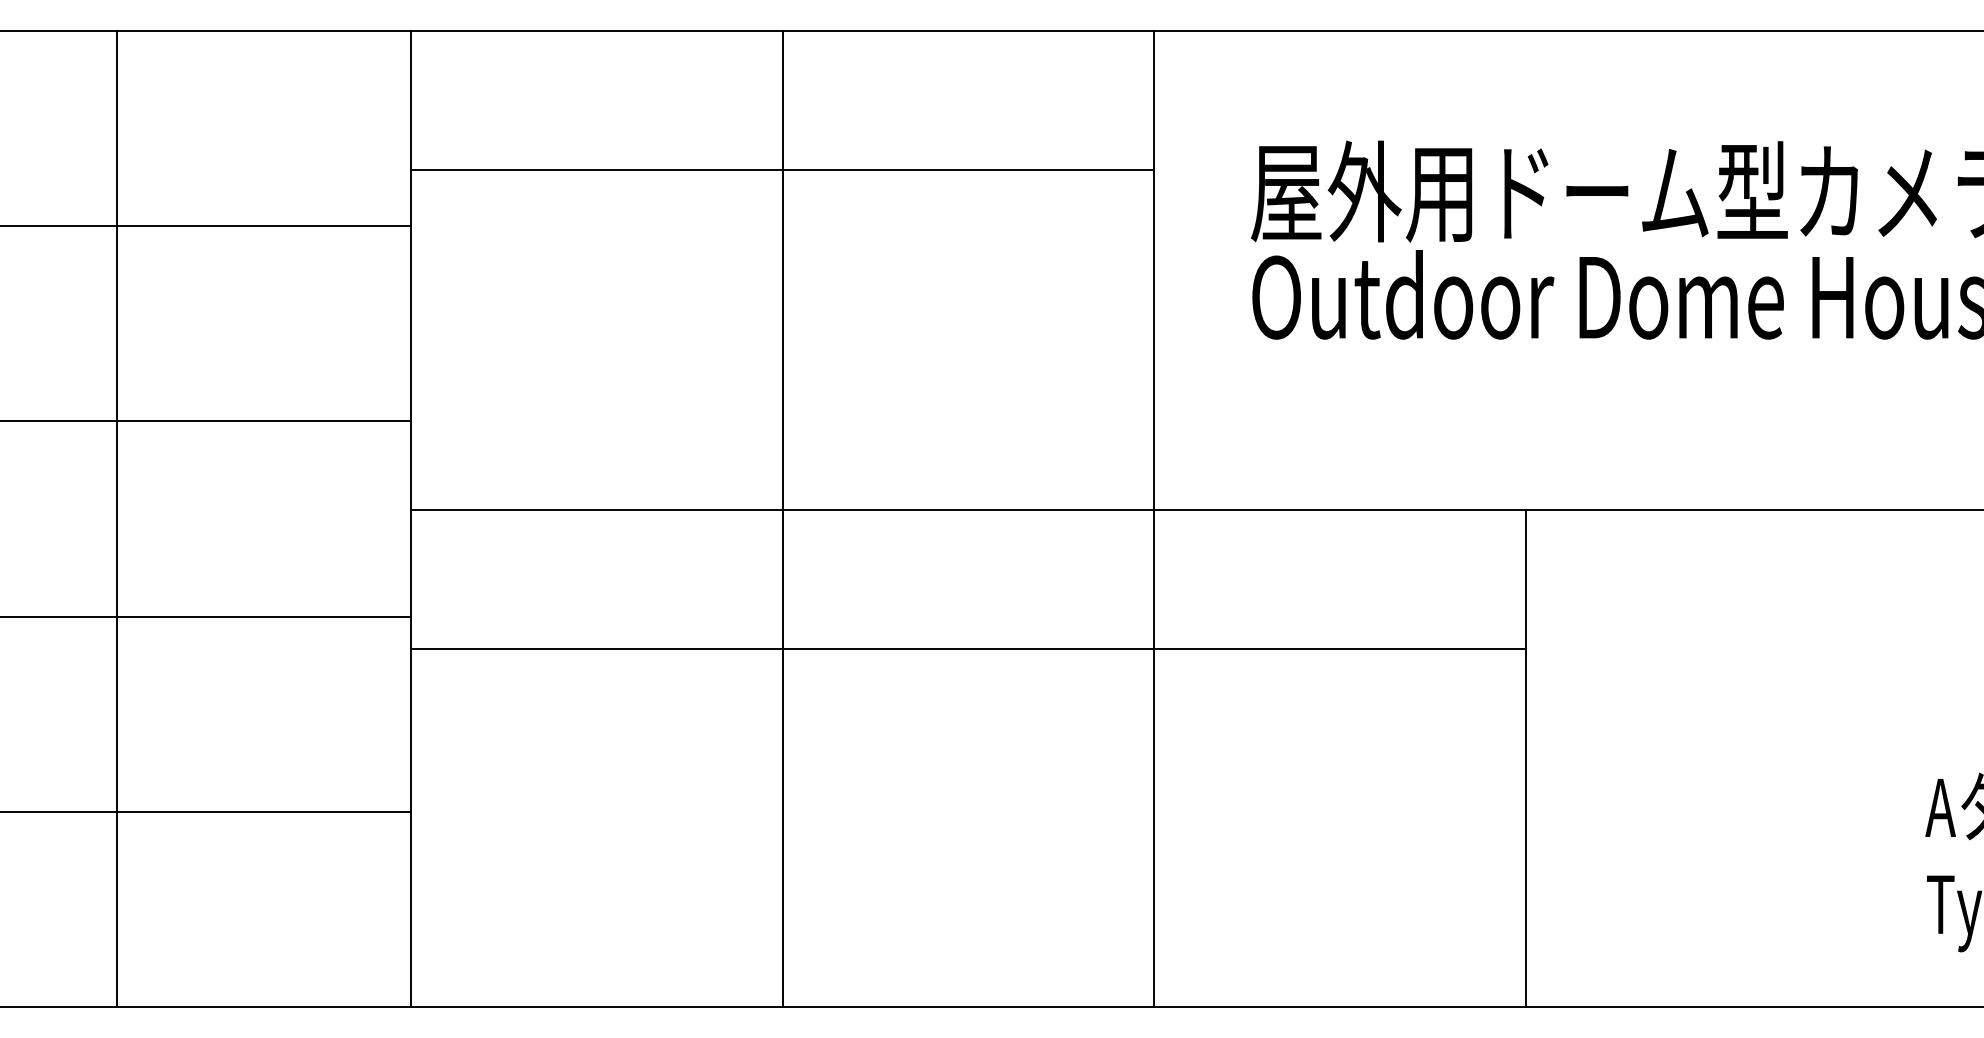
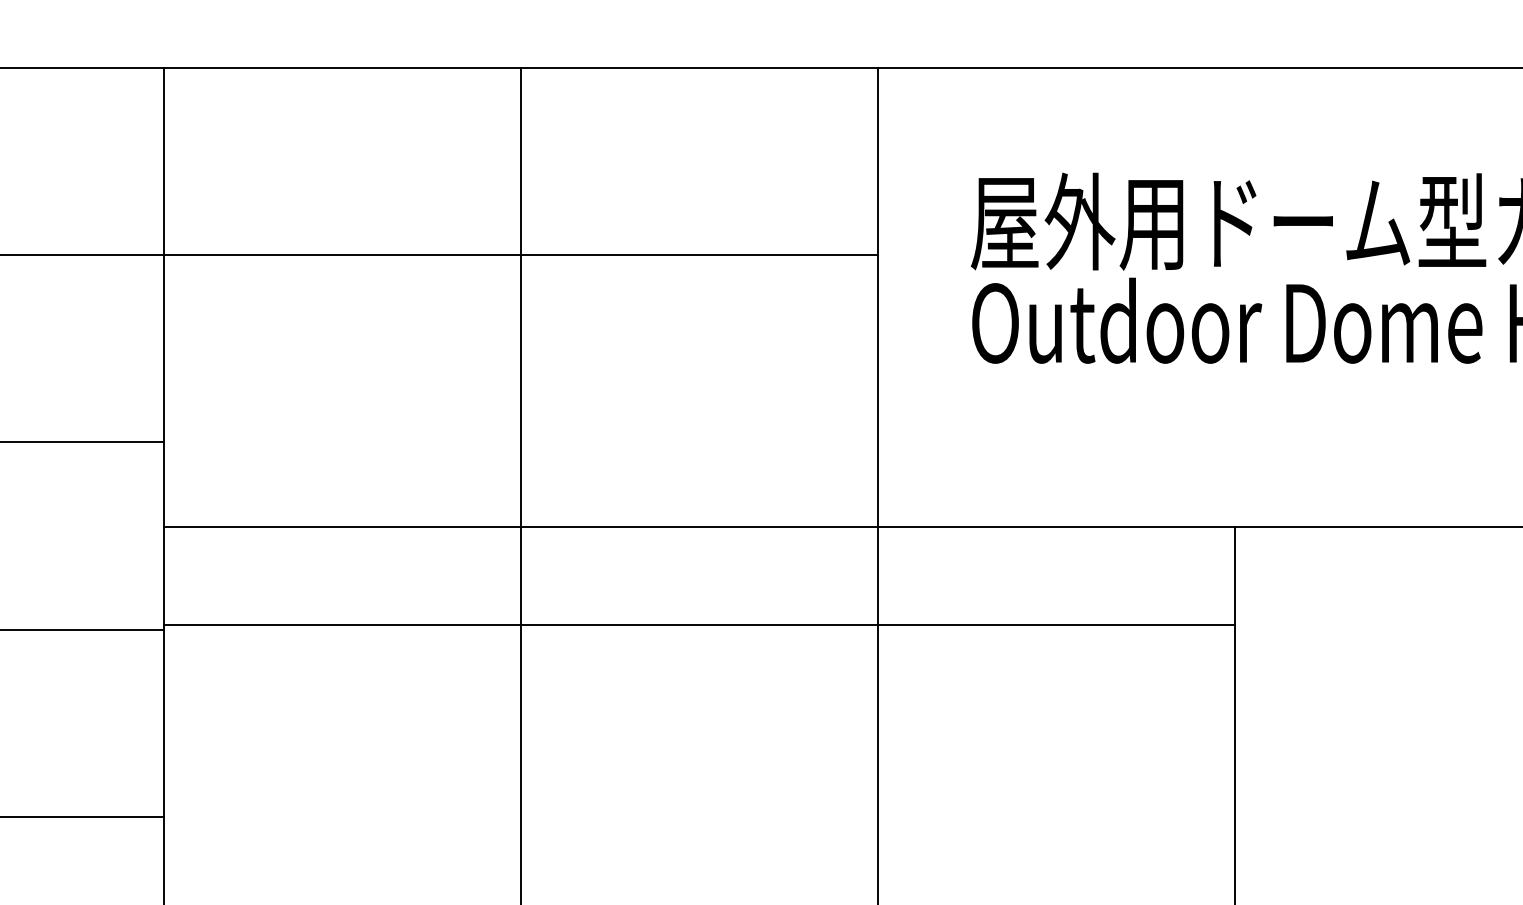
line: (782, 170) -> (521, 255), moved
line: (968, 649) -> (699, 625), moved

